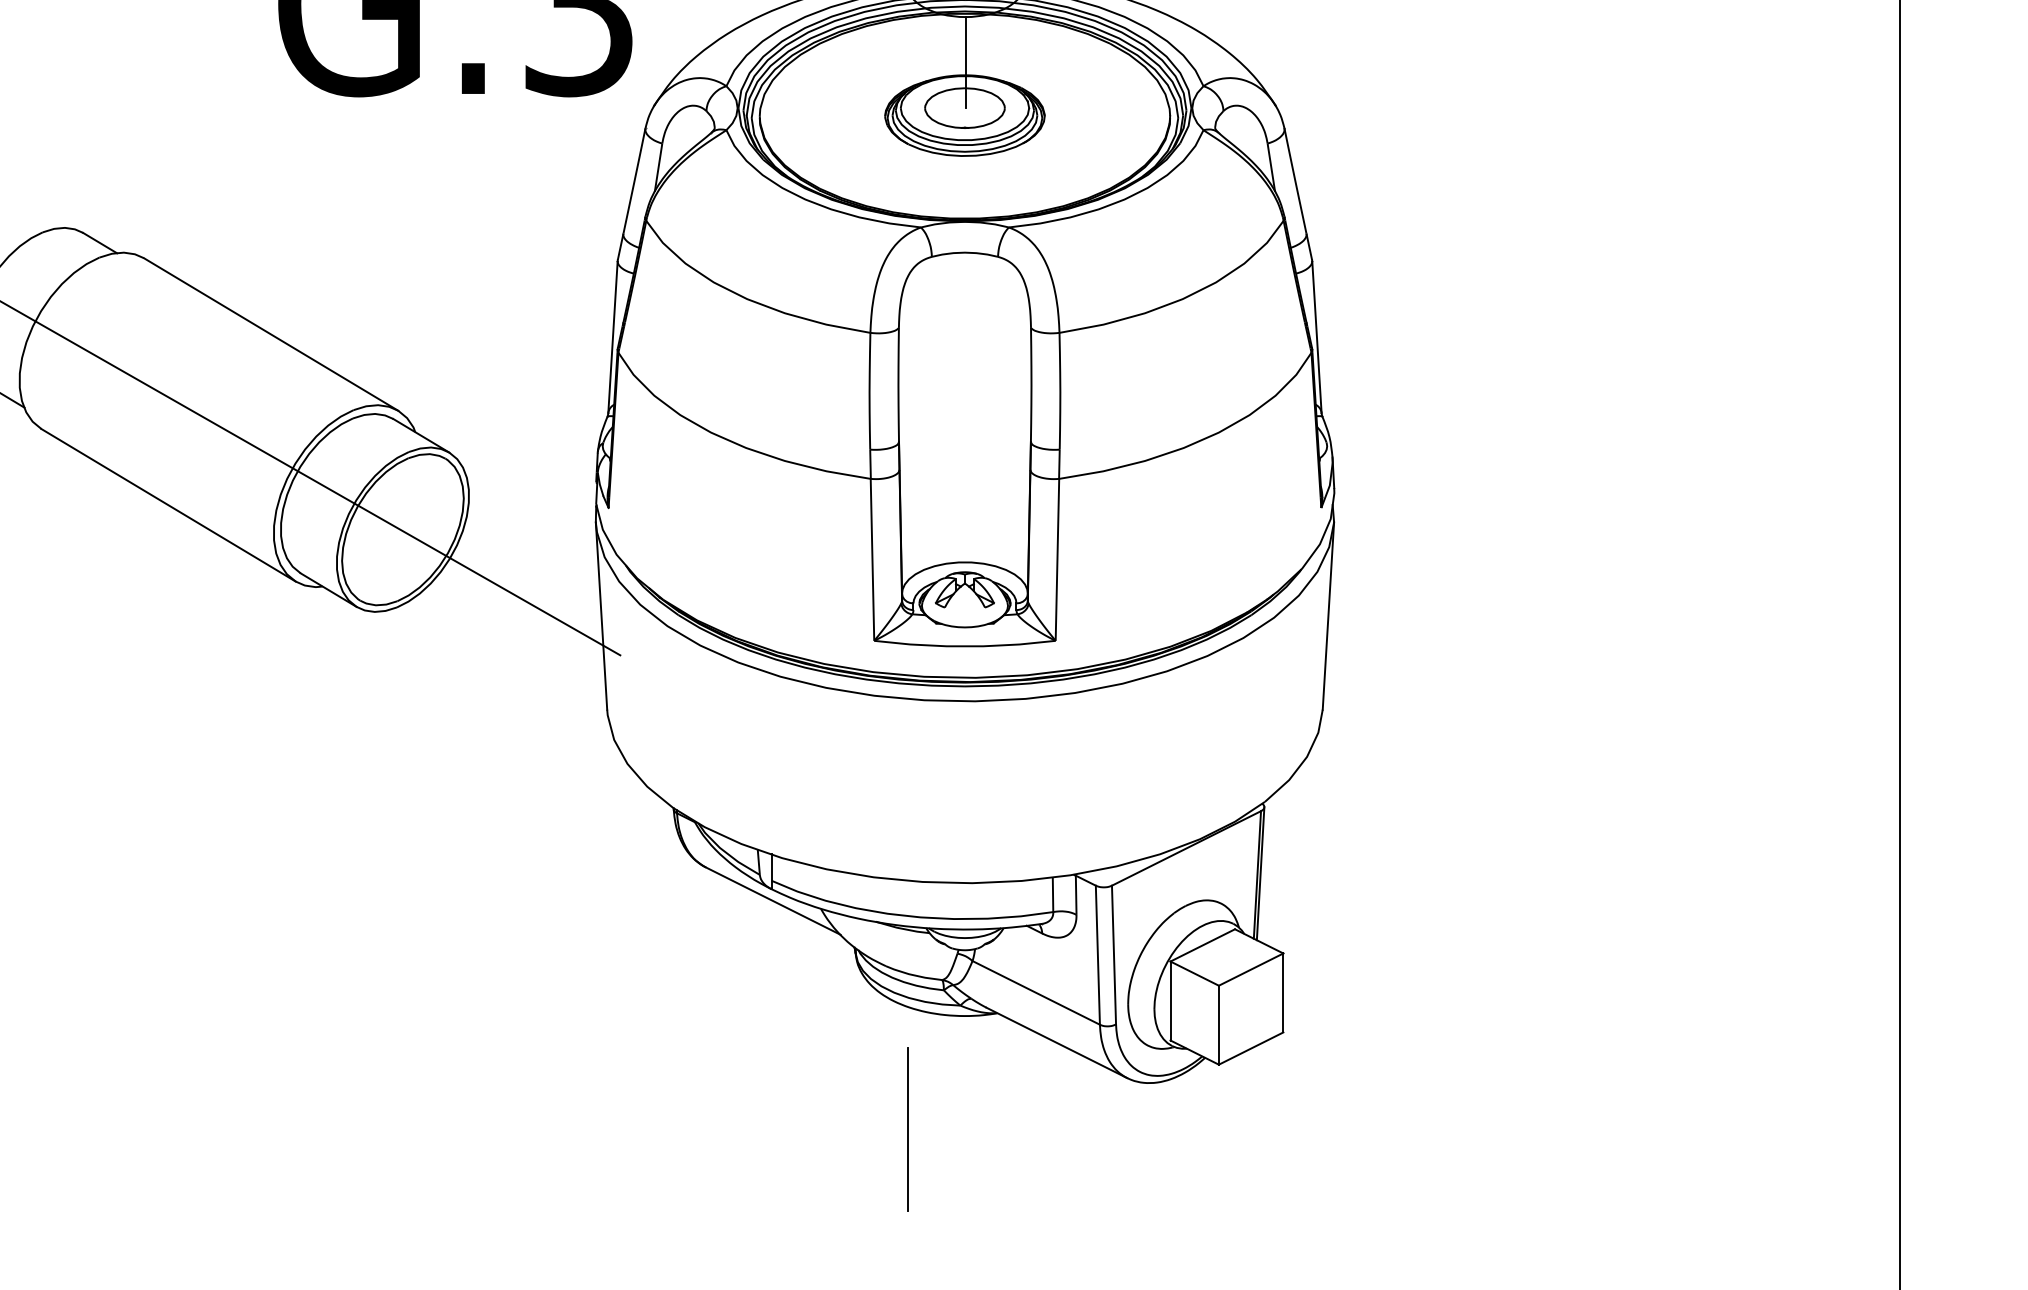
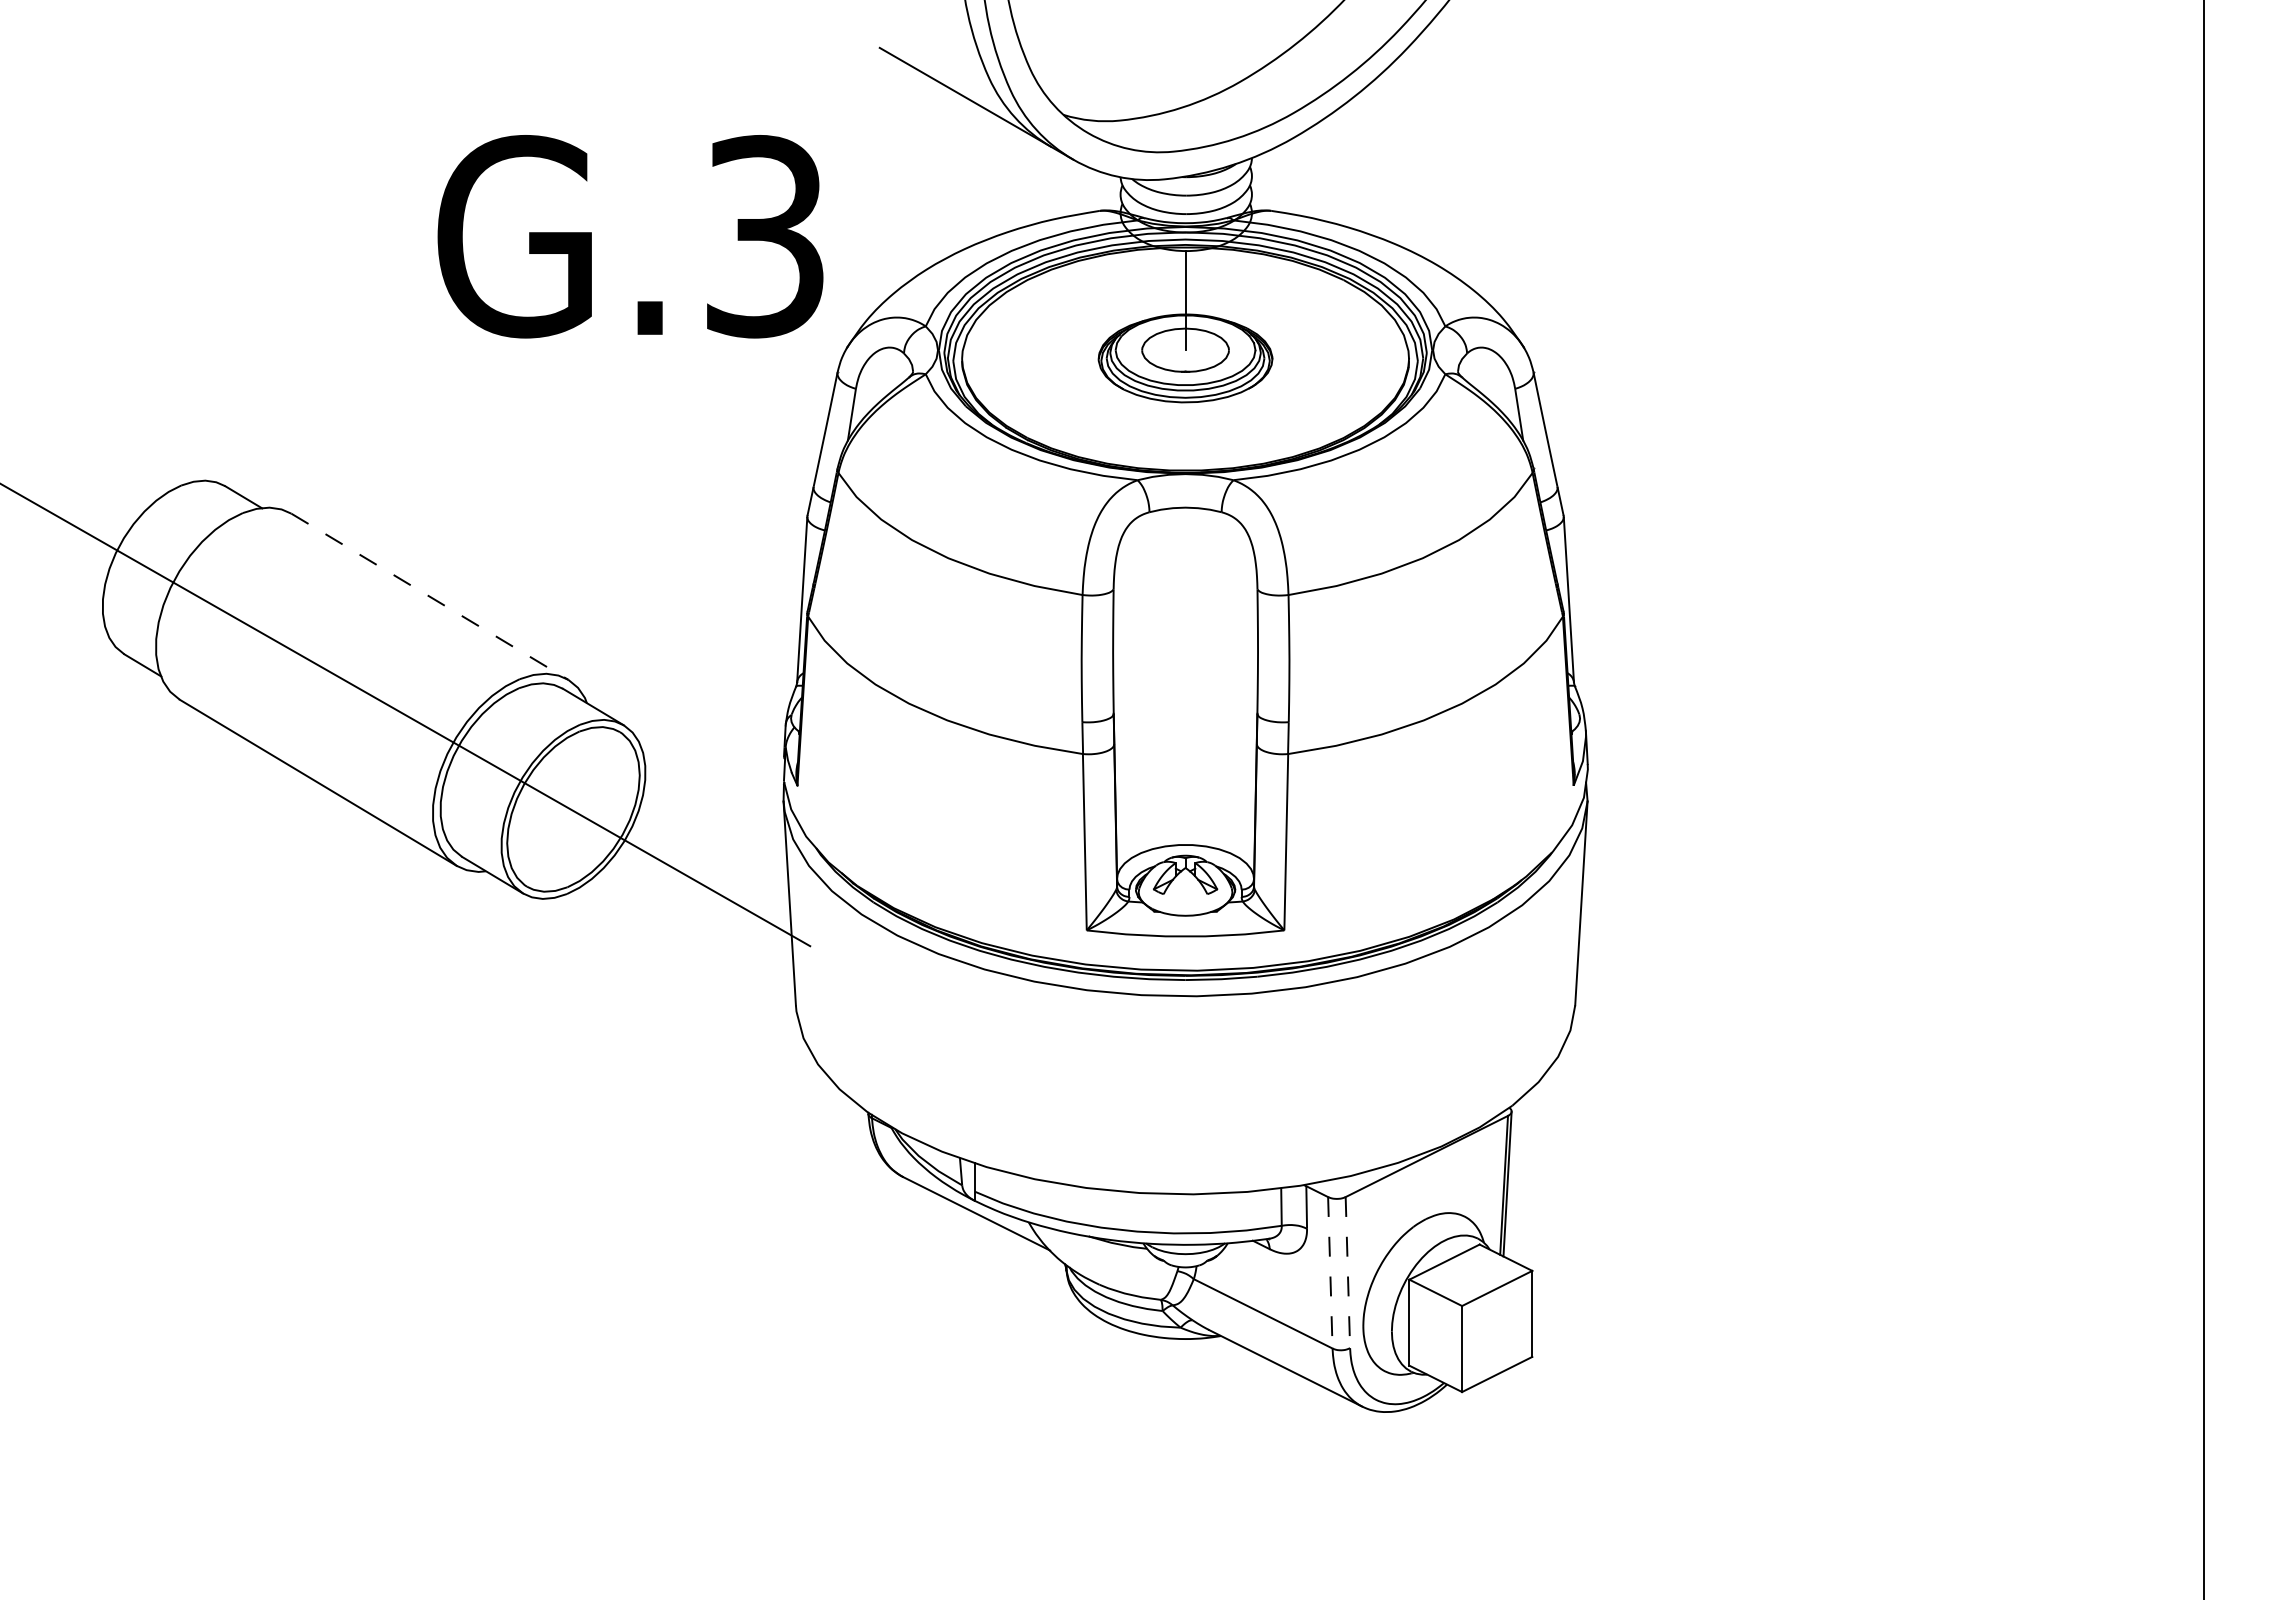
line: (271, 335) -> (430, 597), solid -> dashed
line: (1098, 954) -> (1330, 1272), solid -> dashed
line: (1113, 954) -> (1347, 1272), solid -> dashed
line: (907, 1129) -> (1123, 1462), removed

